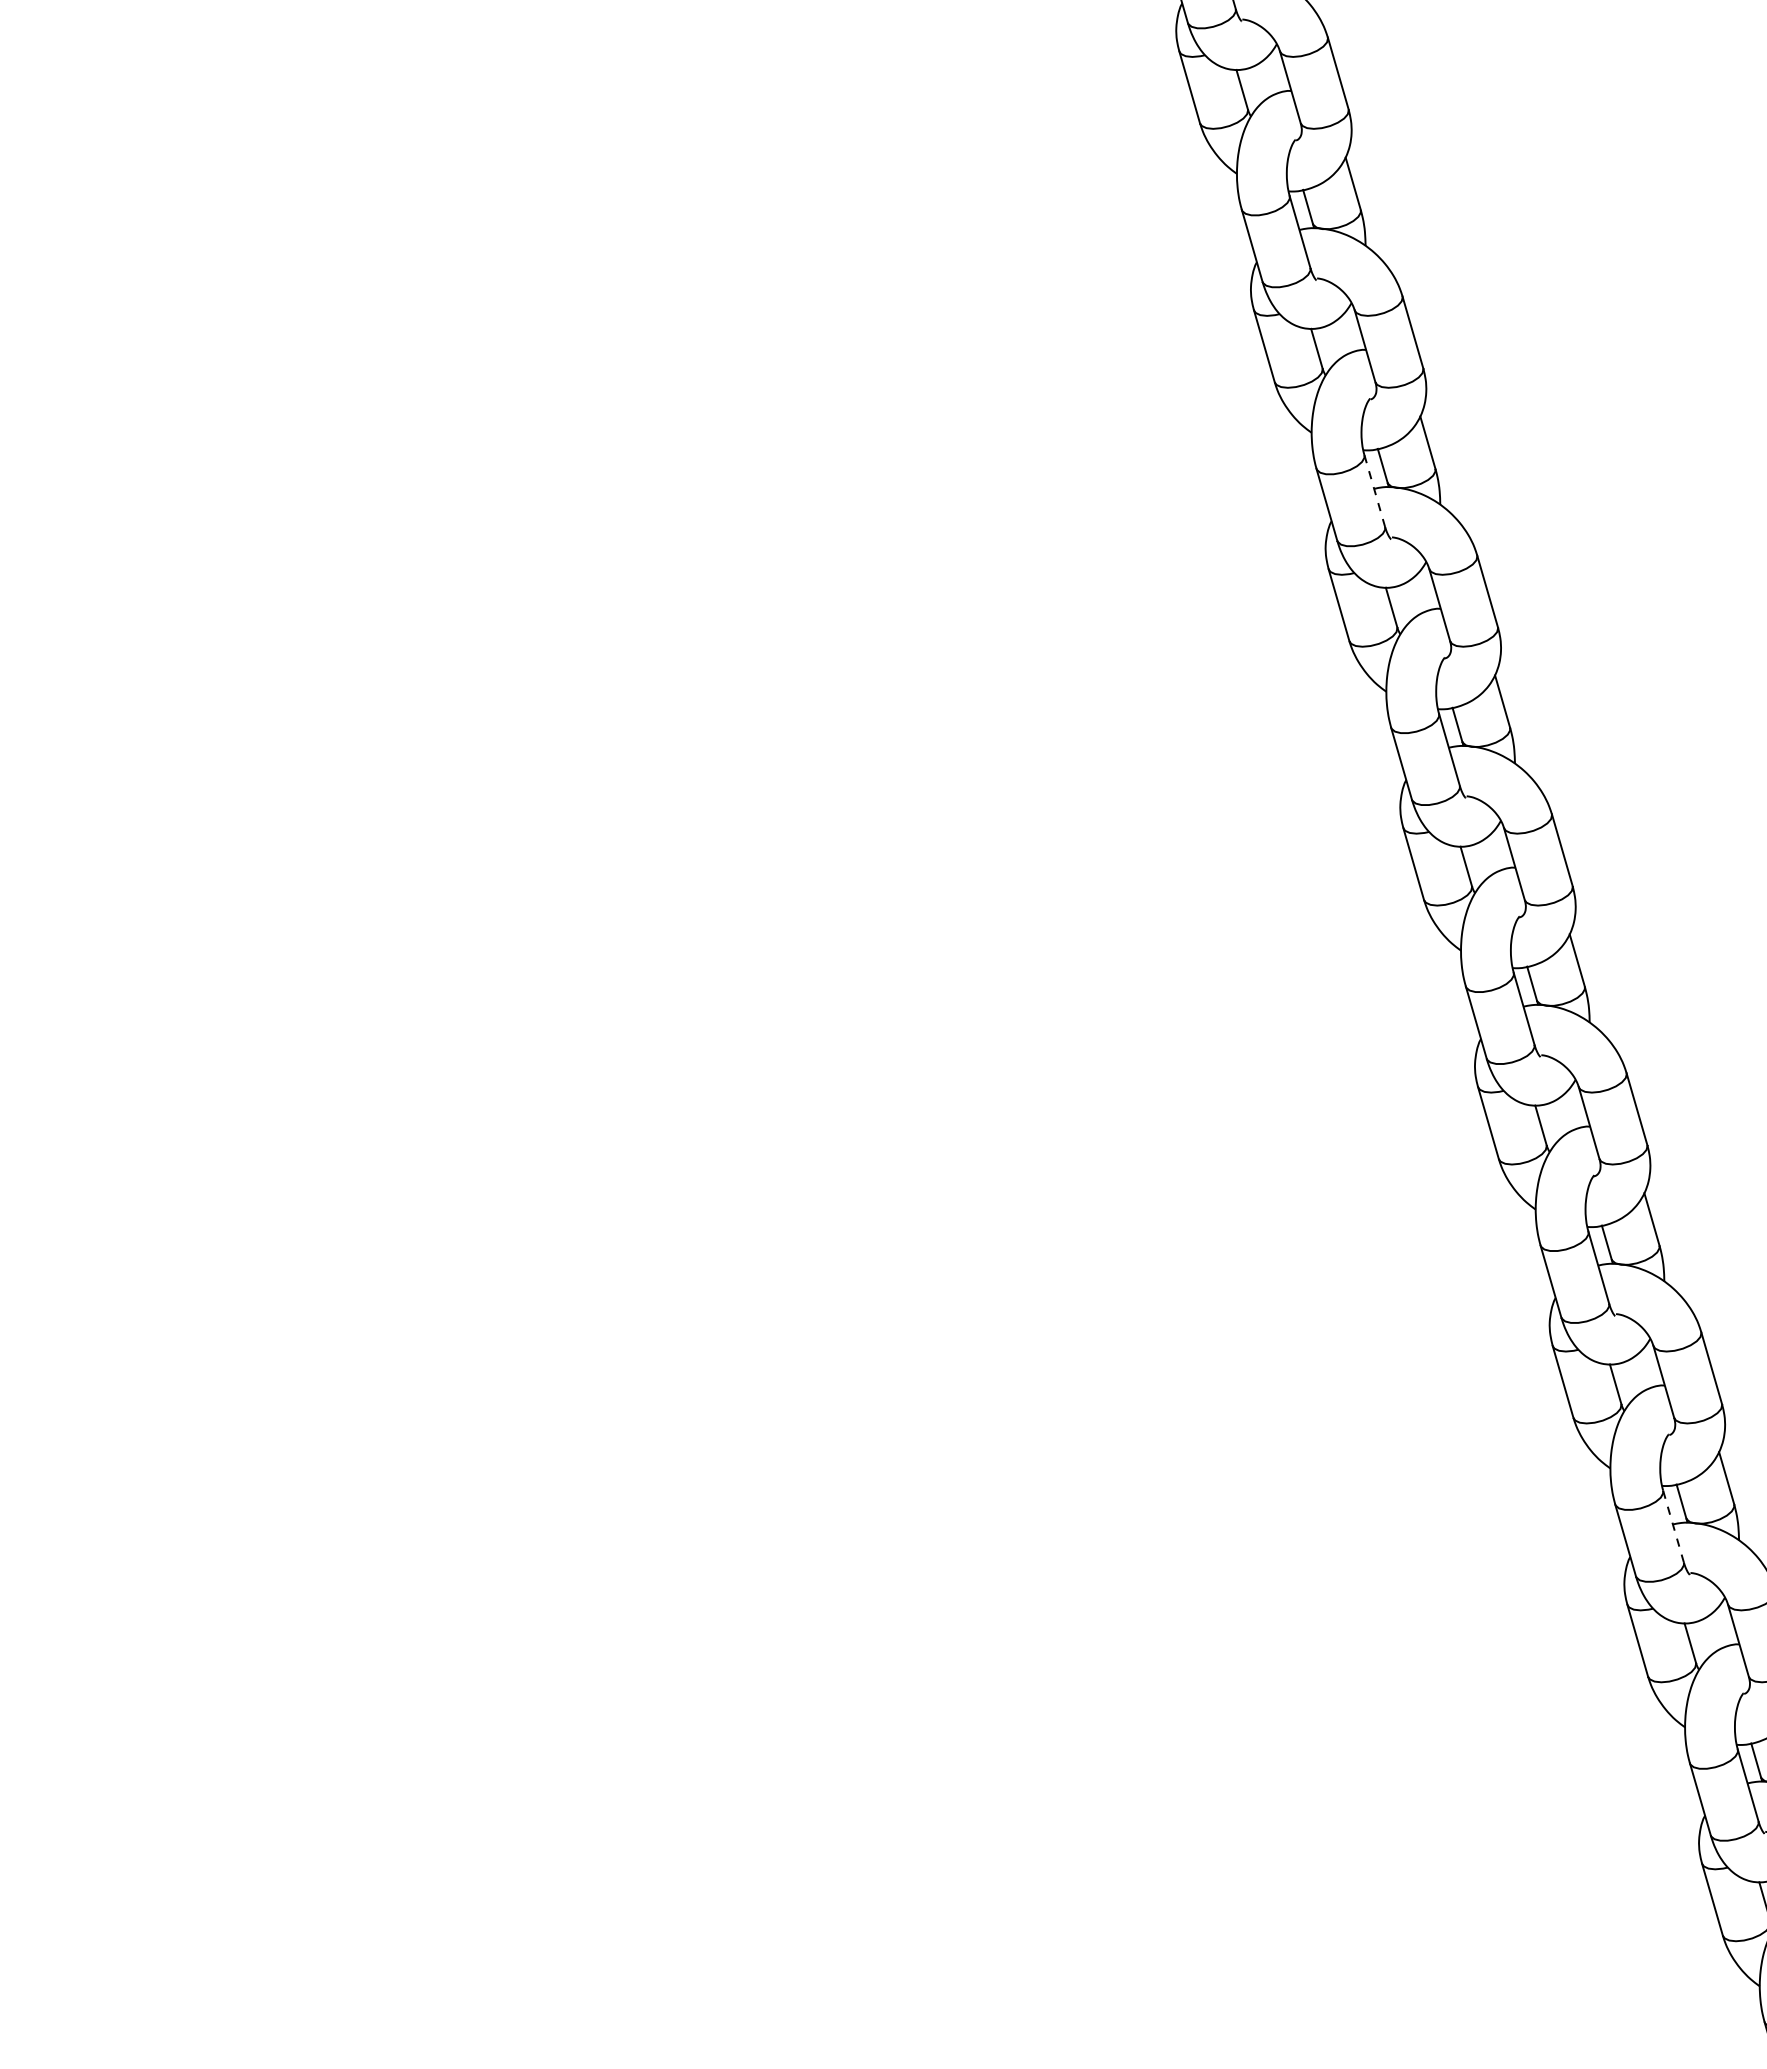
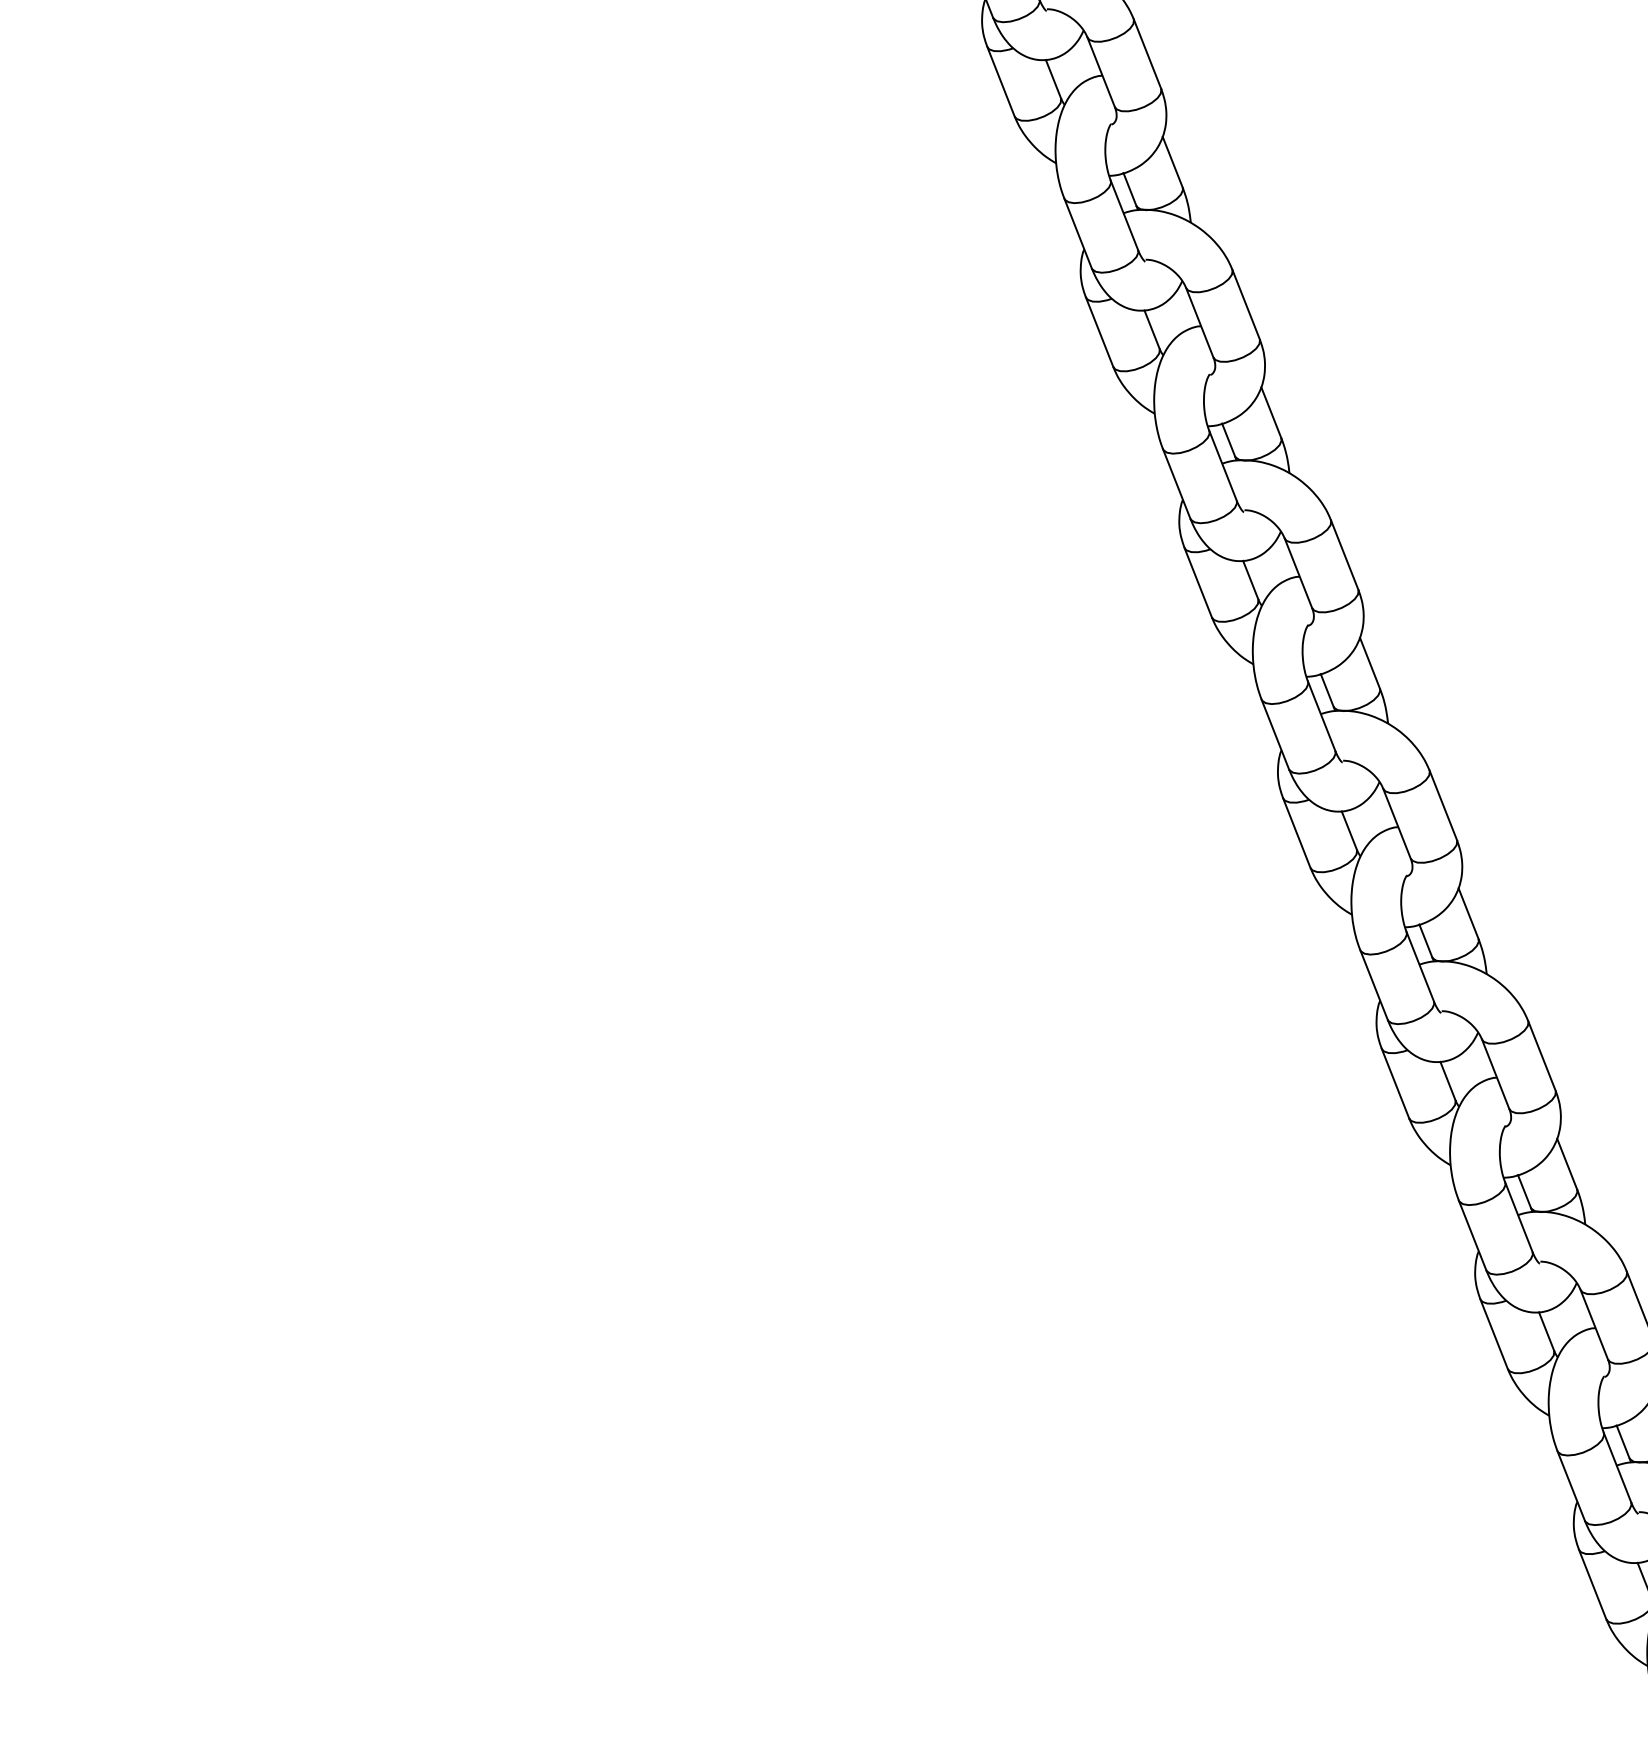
line: (1374, 490) -> (1222, 465), dashed -> solid
line: (1673, 1526) -> (1617, 1467), dashed -> solid

